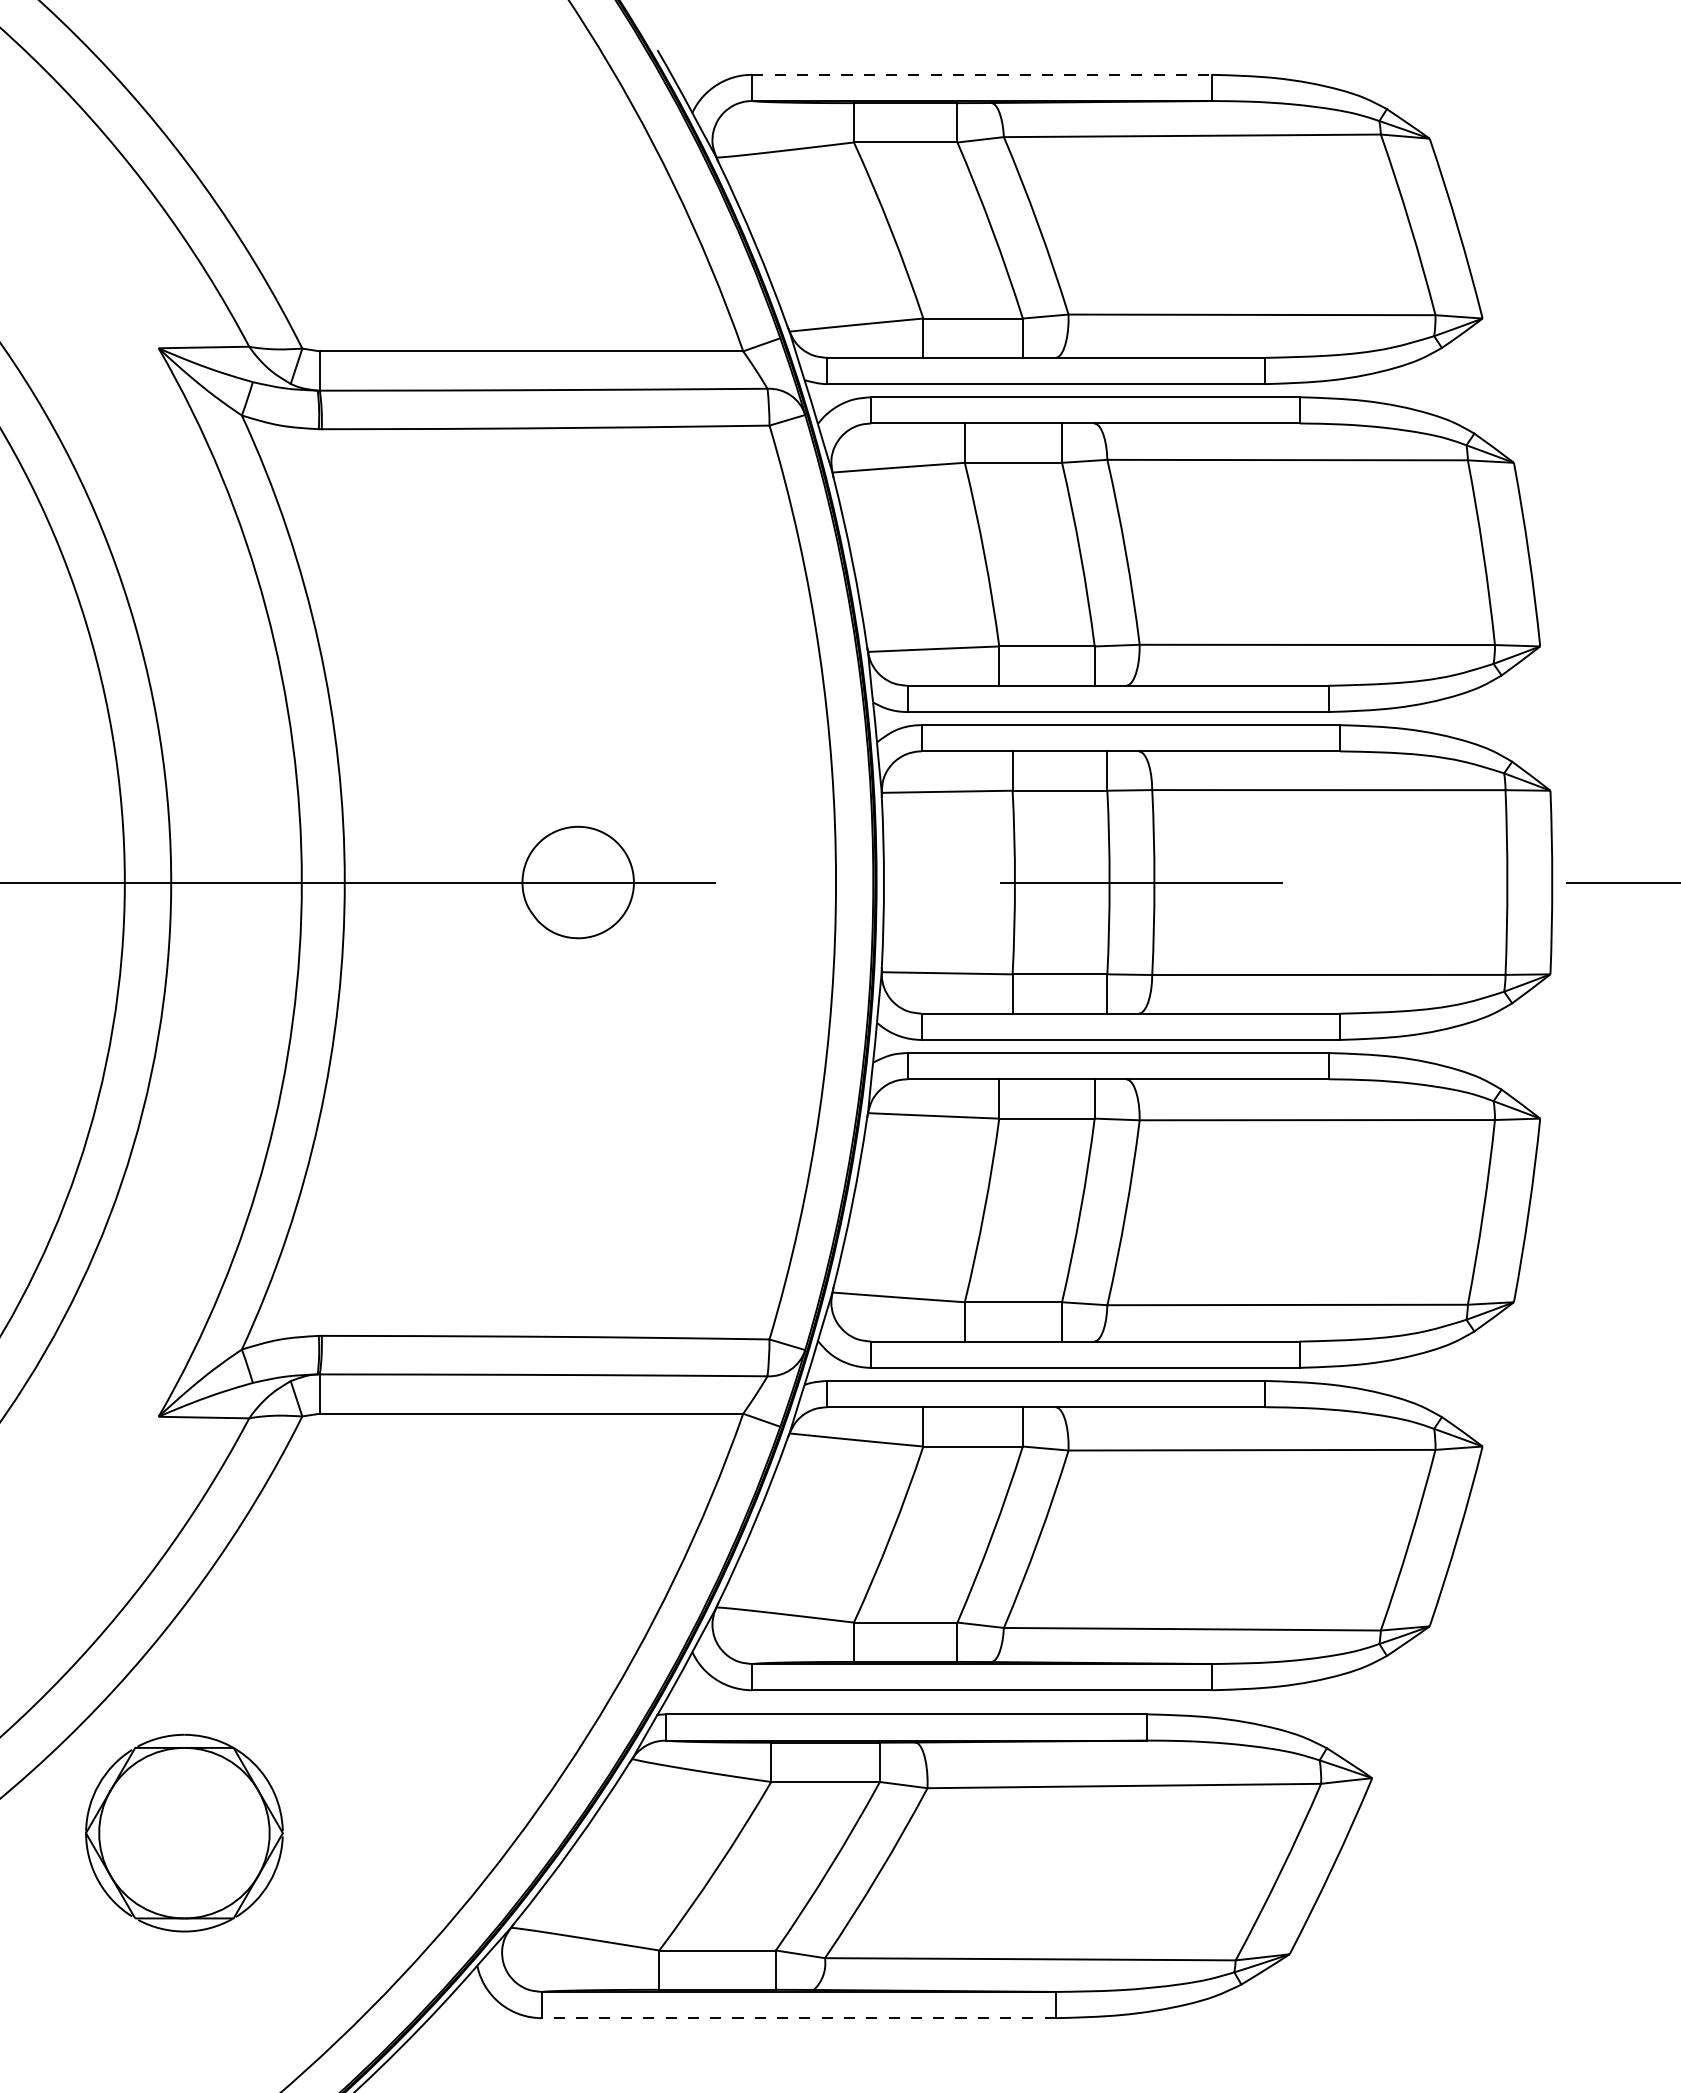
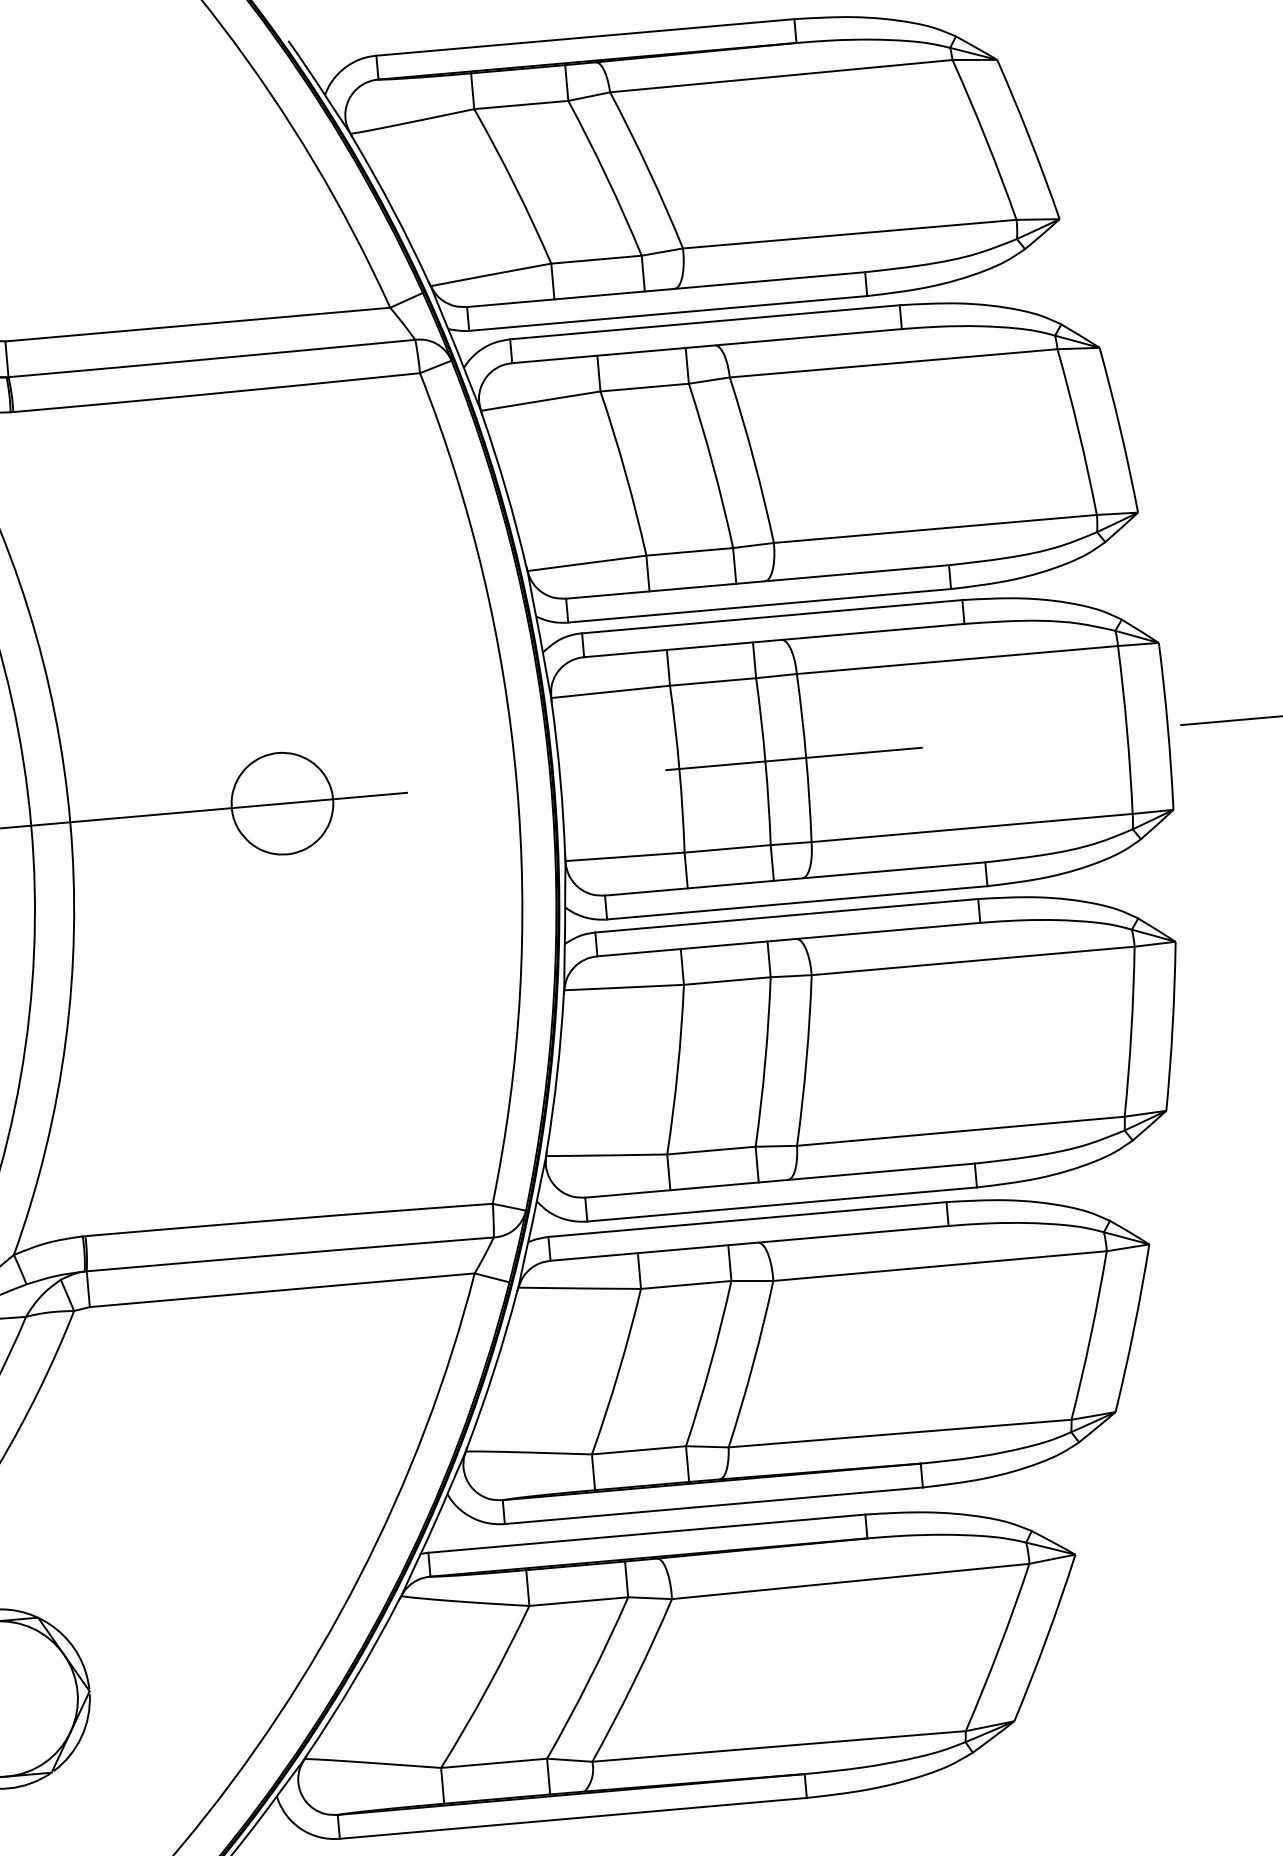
line: (982, 74) -> (585, 37), dashed -> solid
line: (798, 2018) -> (573, 1818), dashed -> solid

